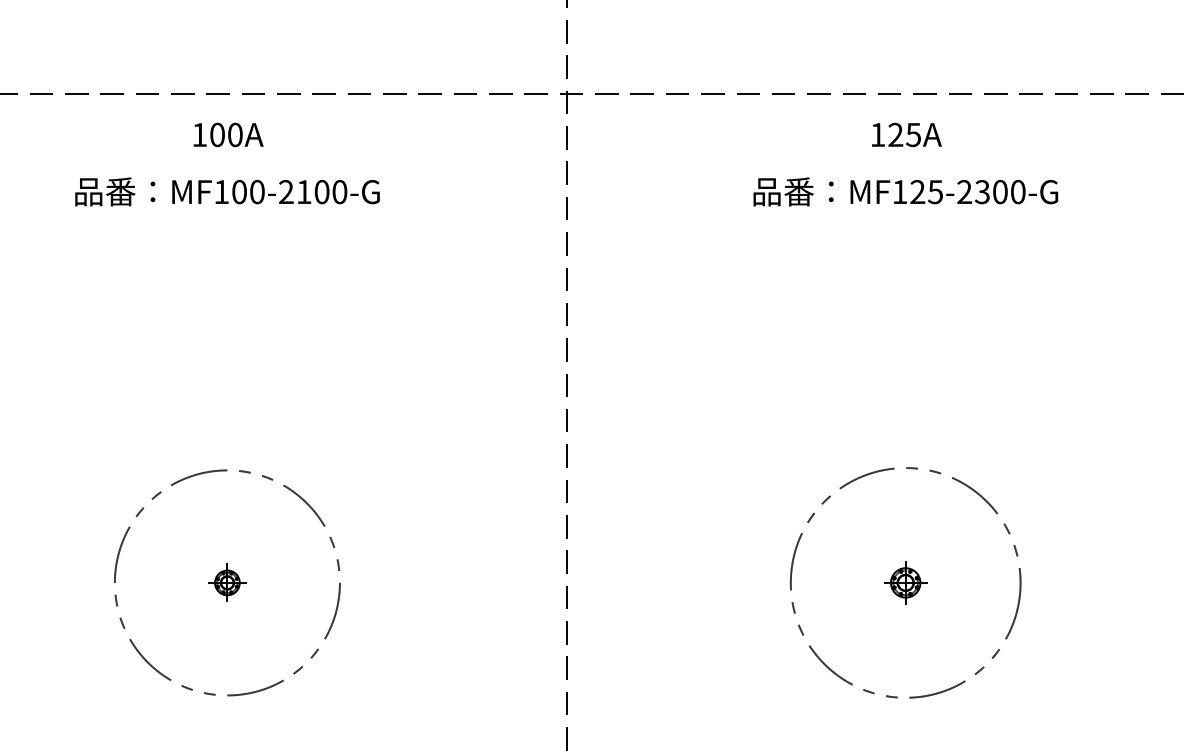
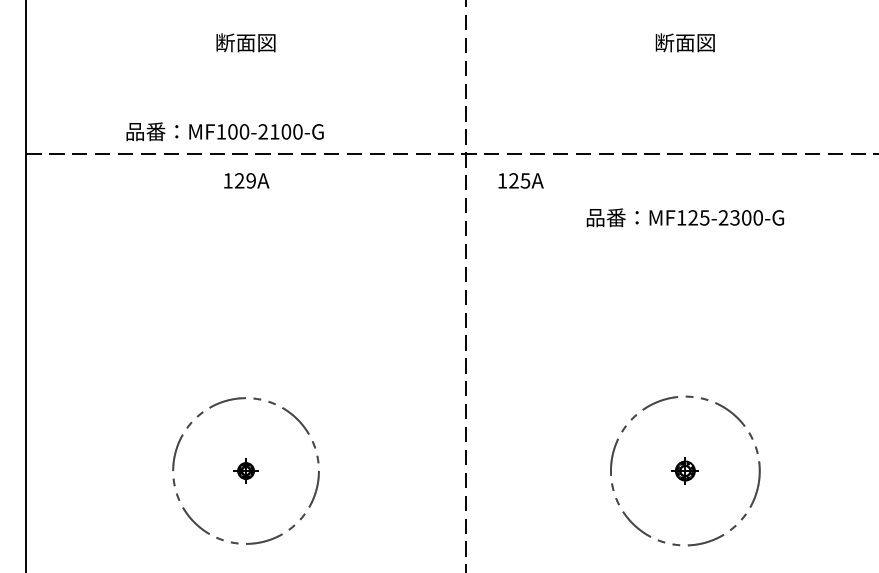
text: (226, 134) -> (245, 180), 100A -> 129A
text: (905, 134) -> (520, 180), moved
text: (226, 191) -> (224, 131), moved

